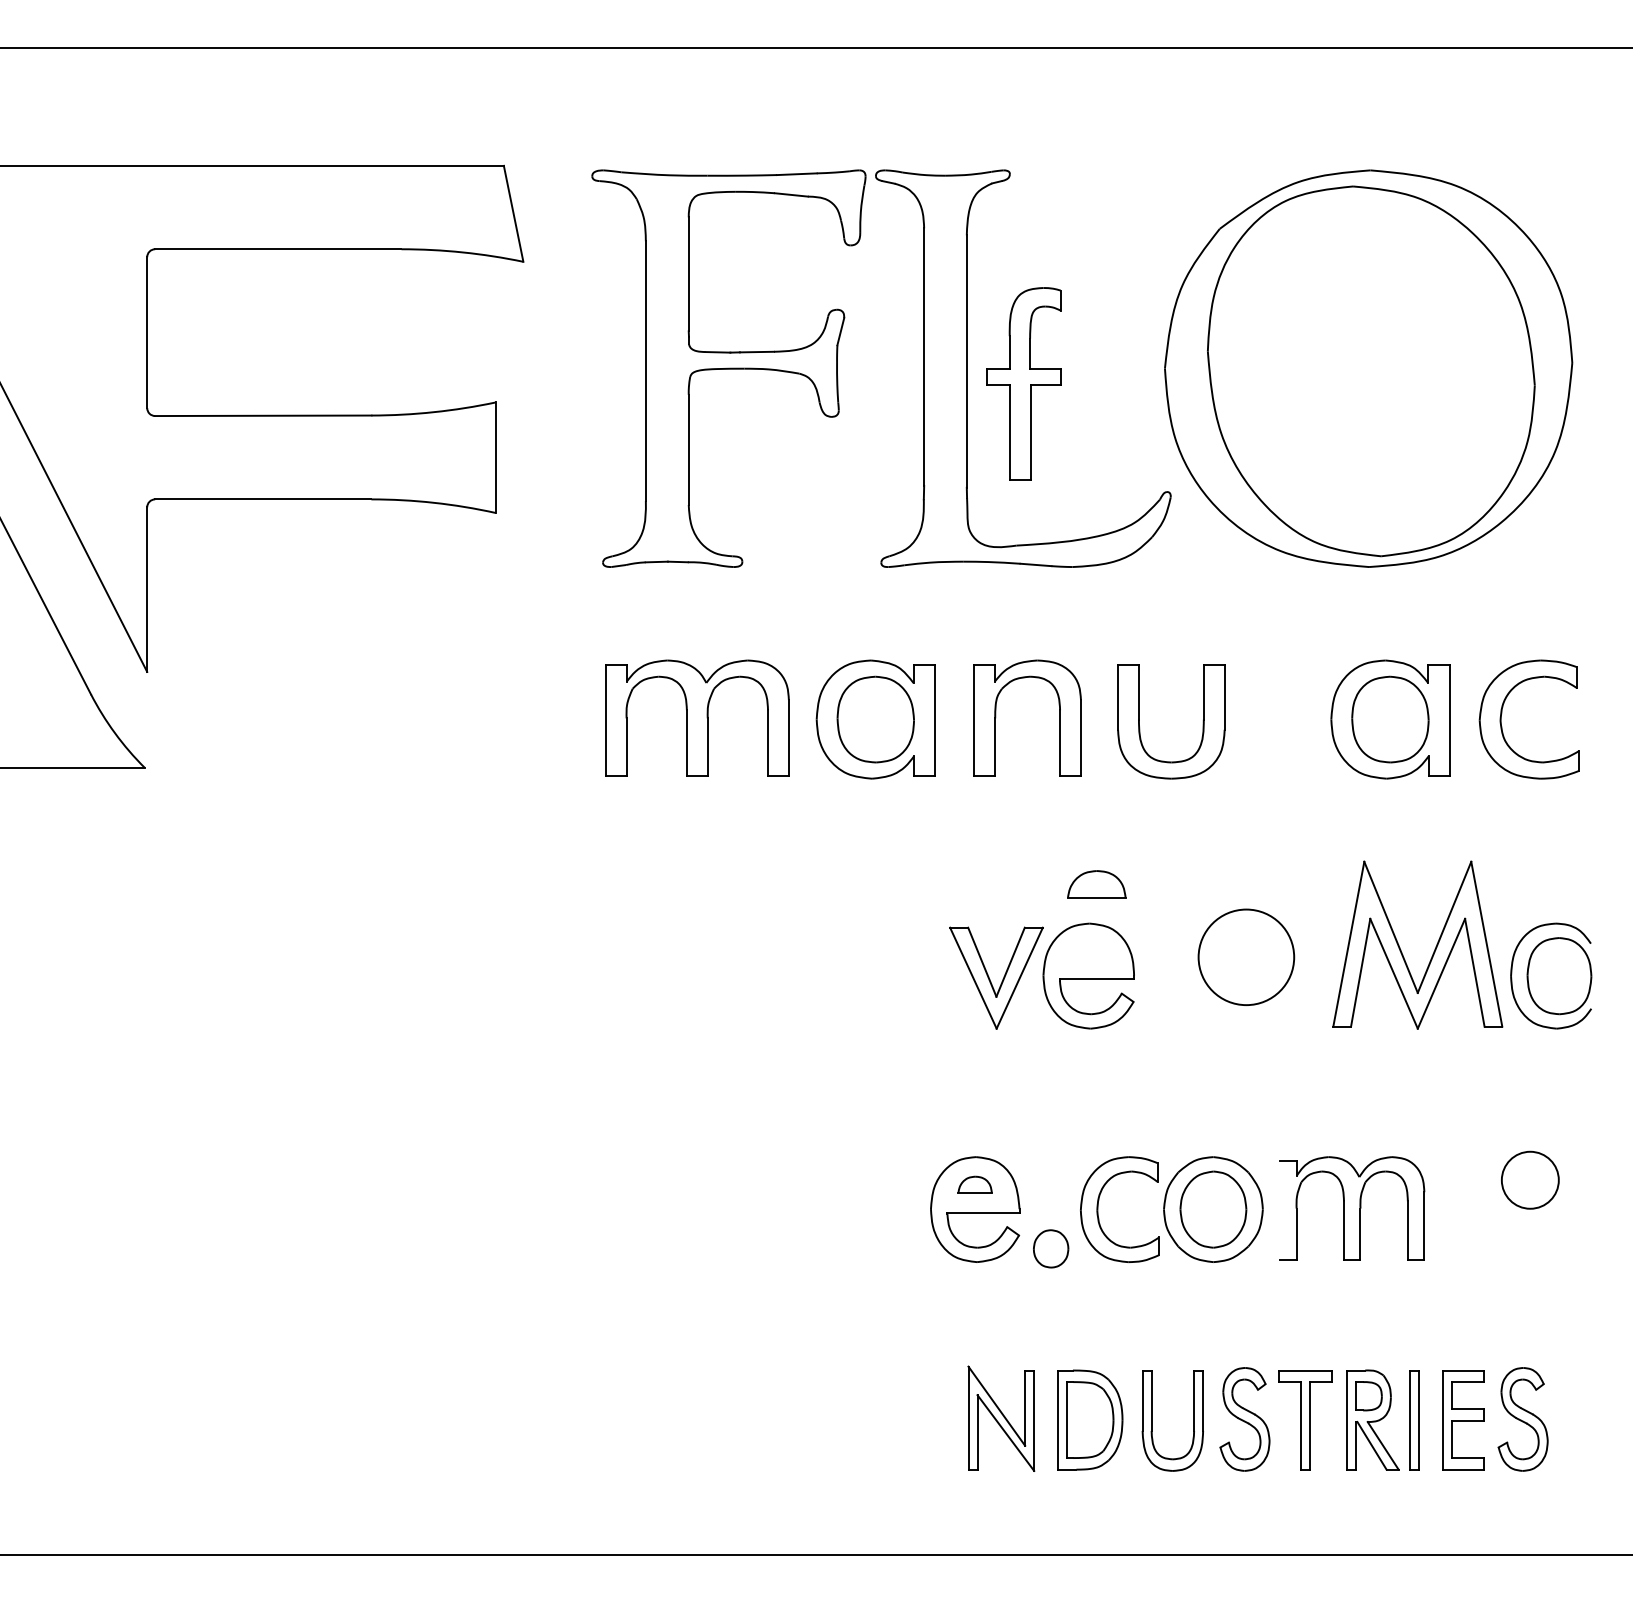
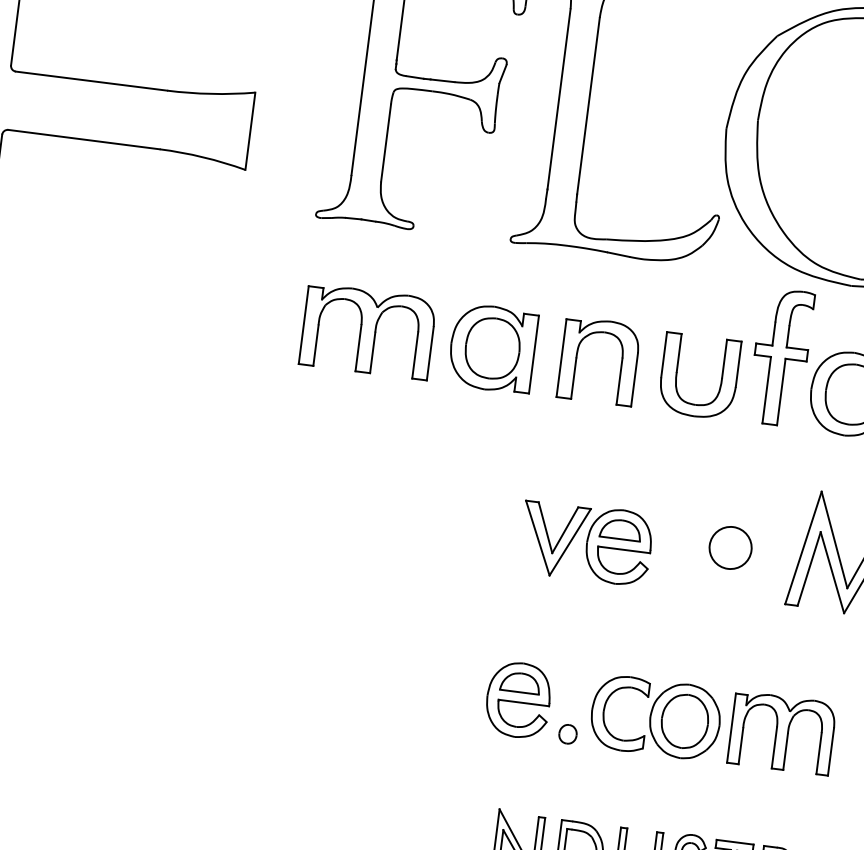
part: (1023, 383) -> (780, 356), moved
part: (1096, 884) -> (620, 529), moved
circle: (1246, 957) -> (730, 548), size x0.62
part: (974, 1184) -> (520, 682), size x1.67
line: (1280, 1210) -> (731, 728), added
part: (1051, 1248) -> (568, 734), size x0.71

